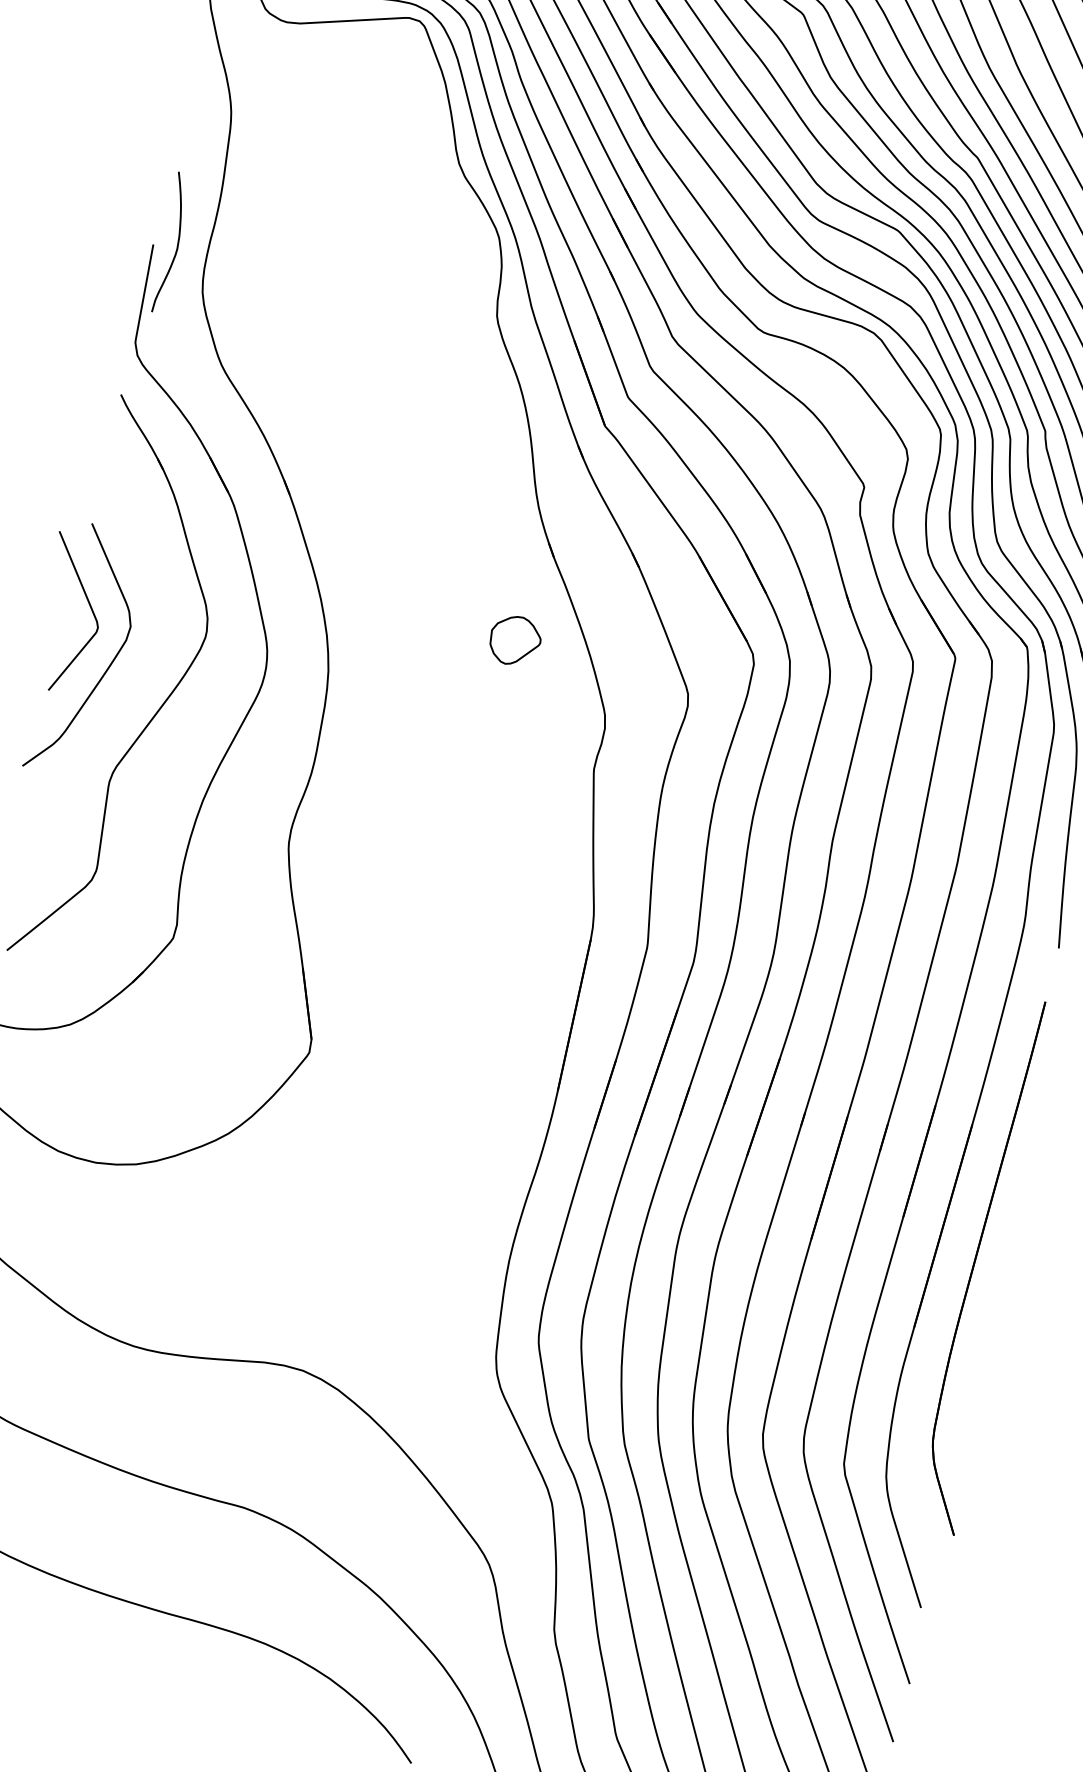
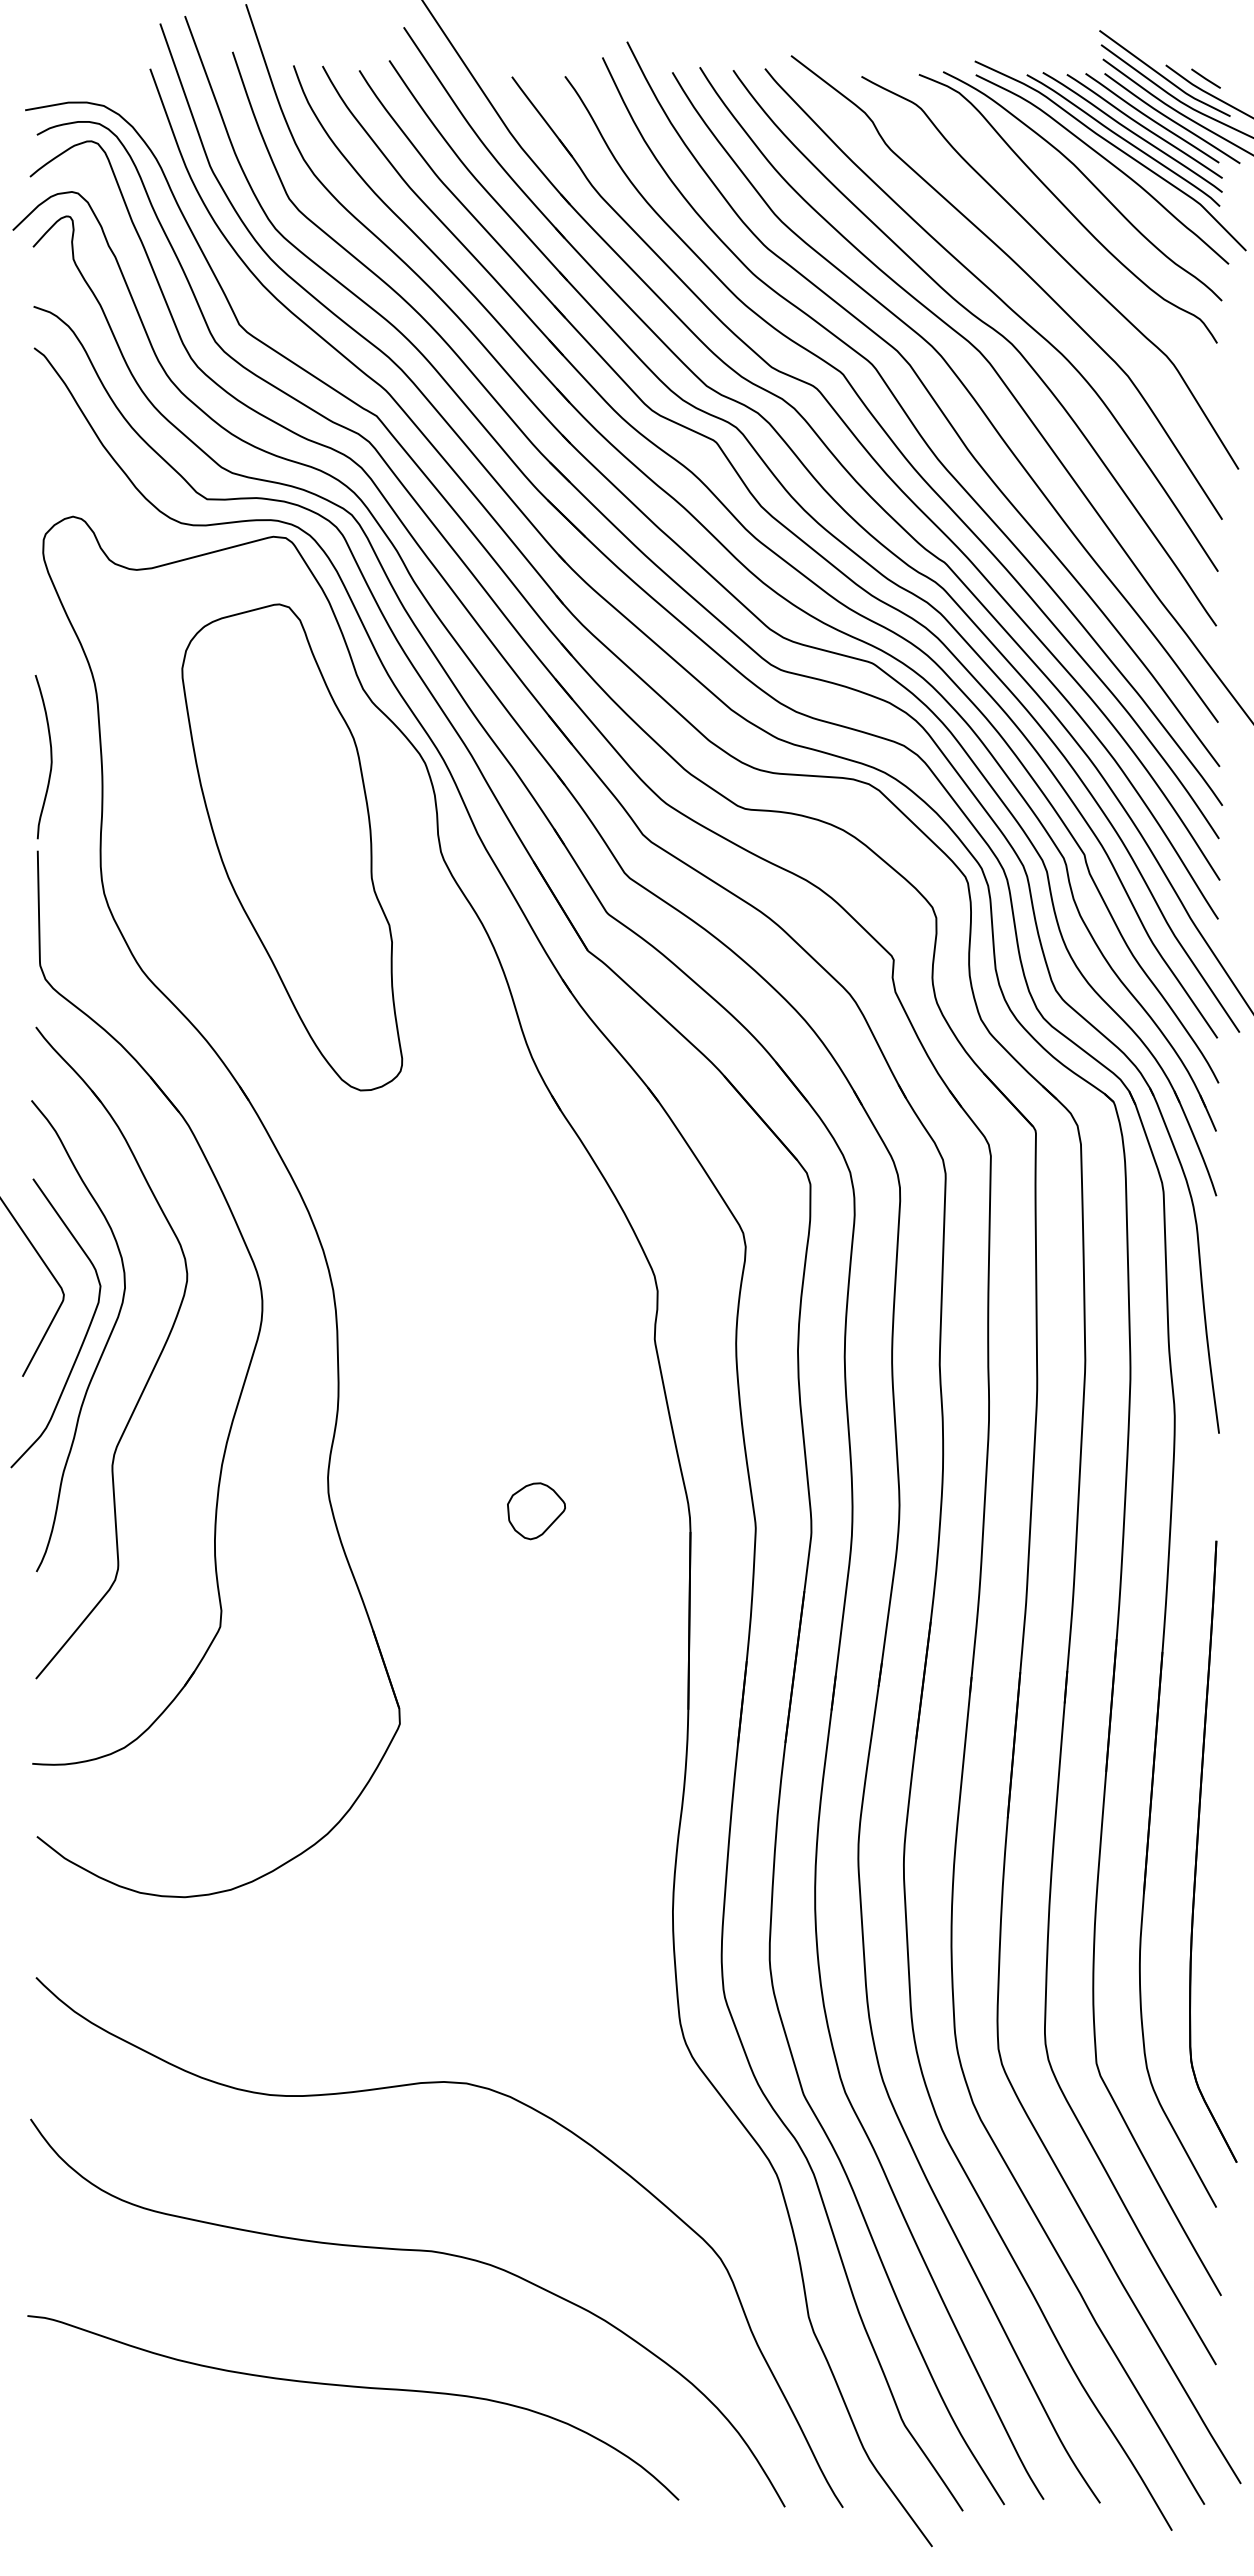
curve: (177, 244) -> (50, 757), moved
part: (371, 286) -> (292, 847), added
part: (515, 641) -> (536, 1511), moved
curve: (122, 680) -> (103, 1348), added
part: (974, 1263) -> (1197, 1851), moved

